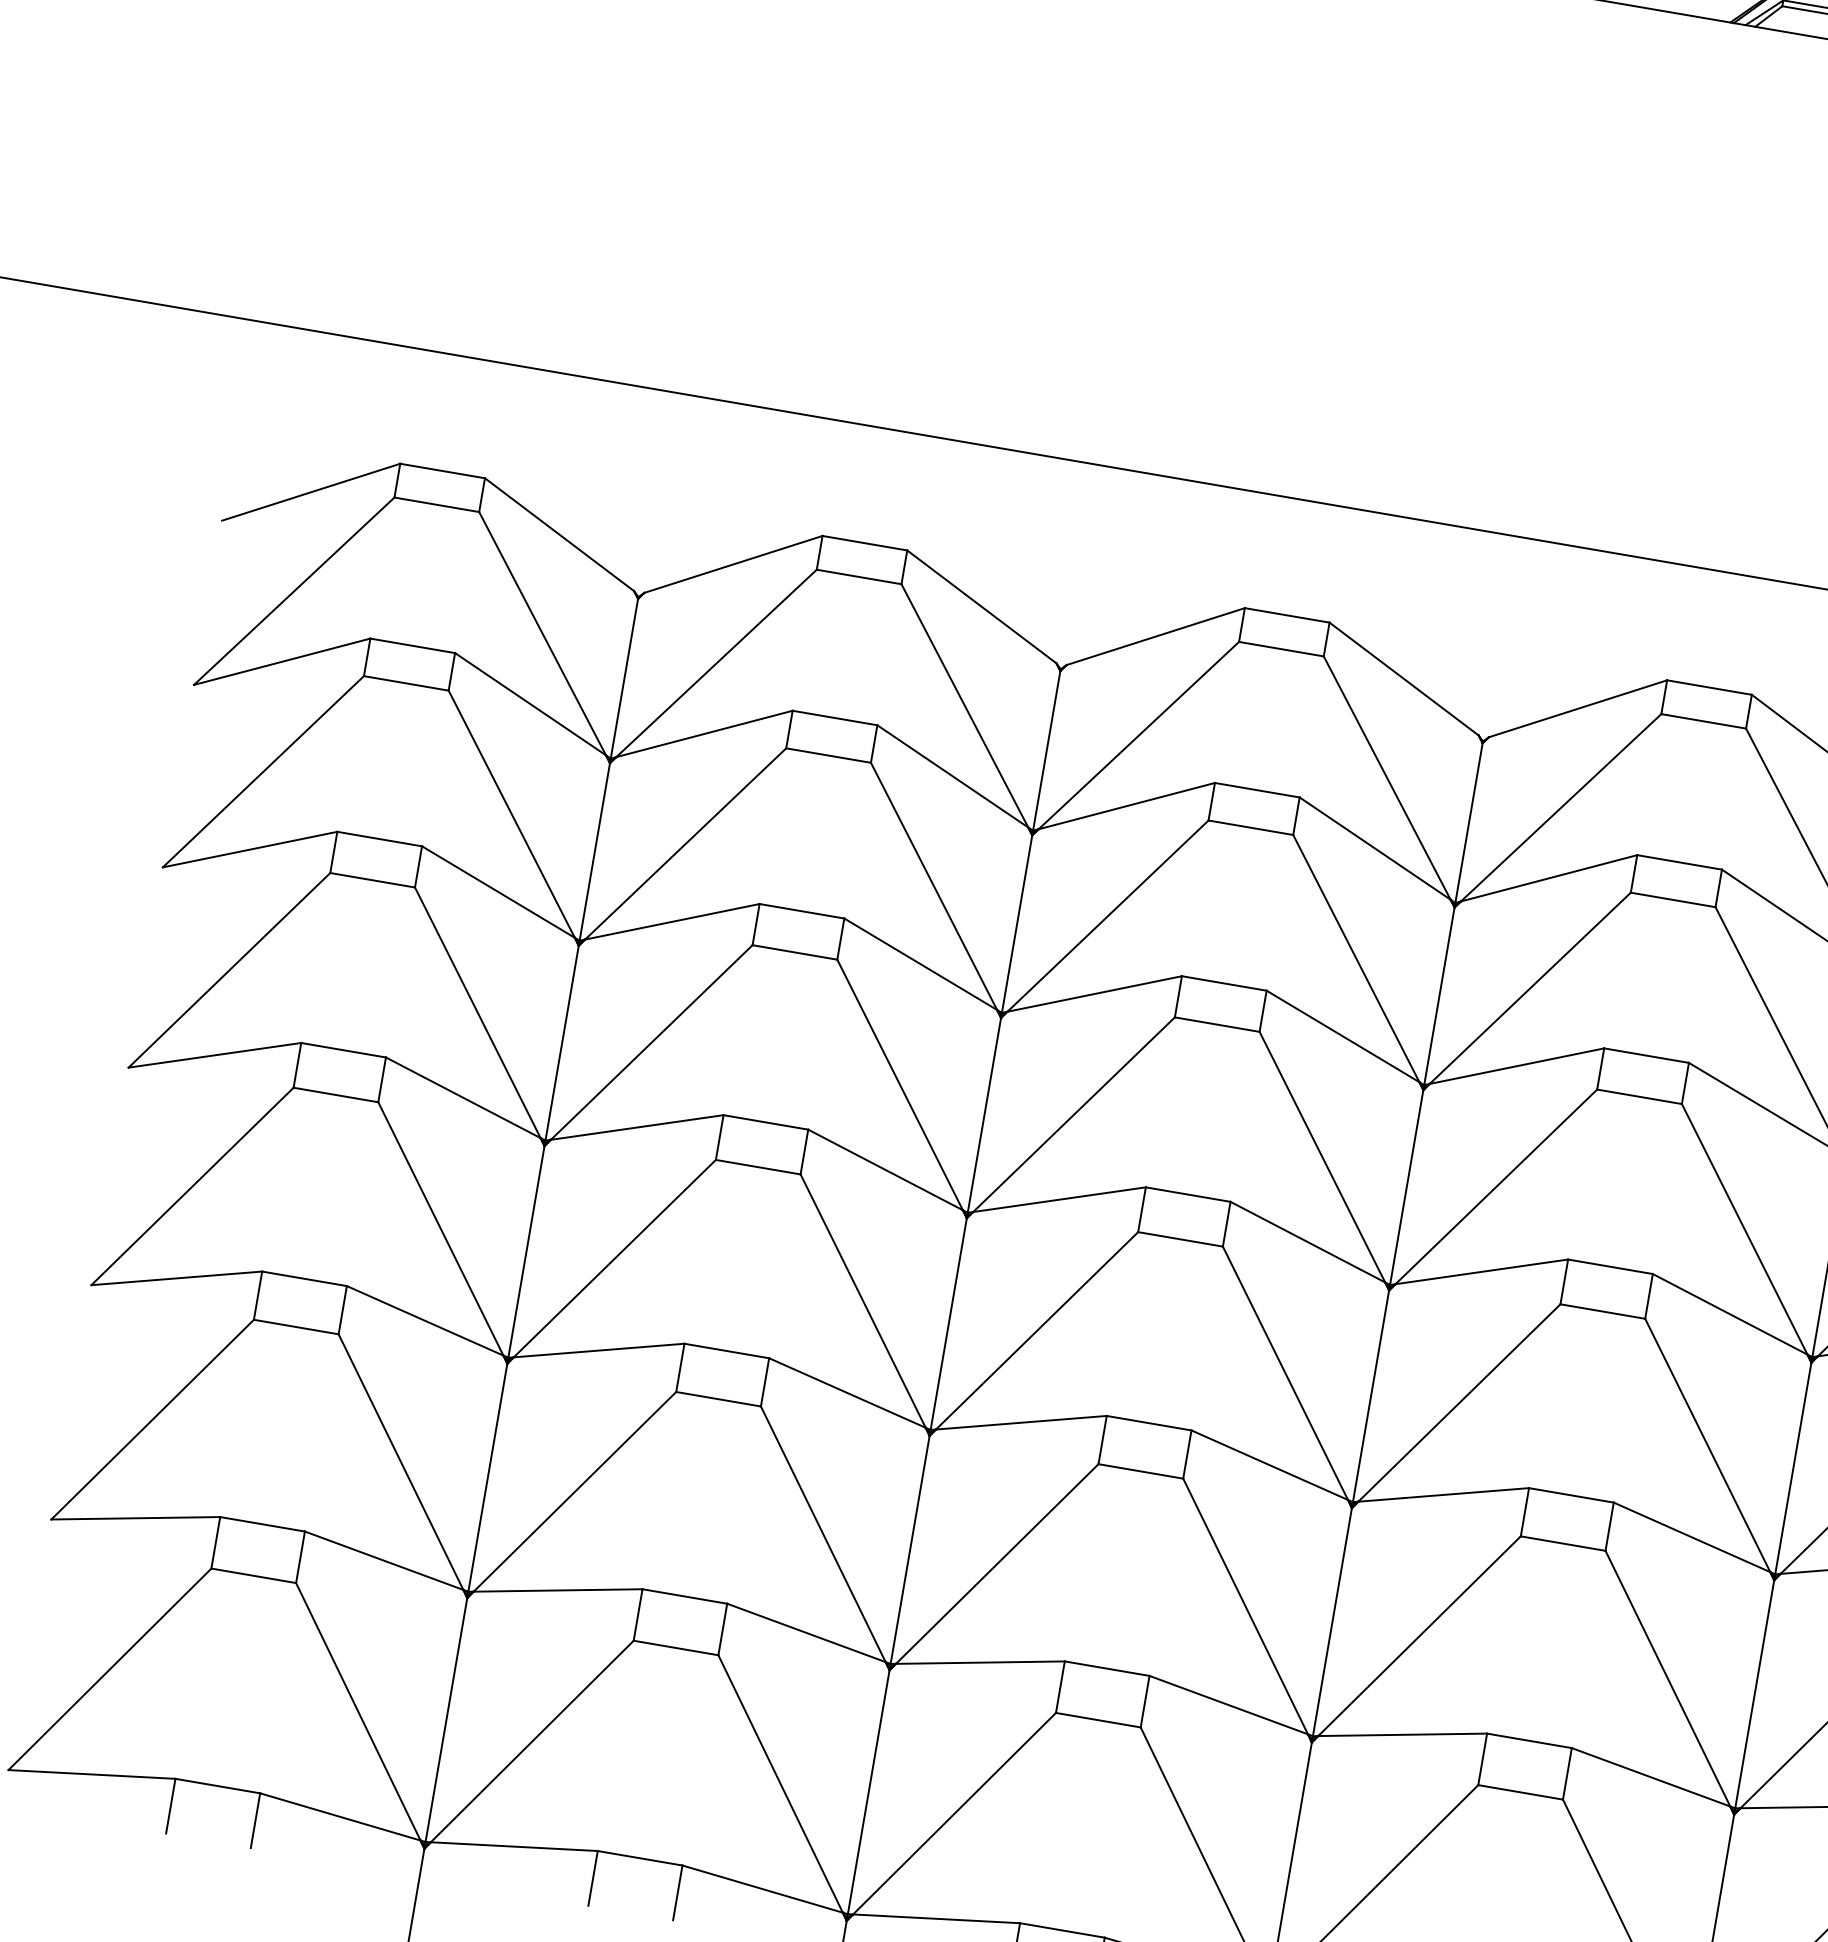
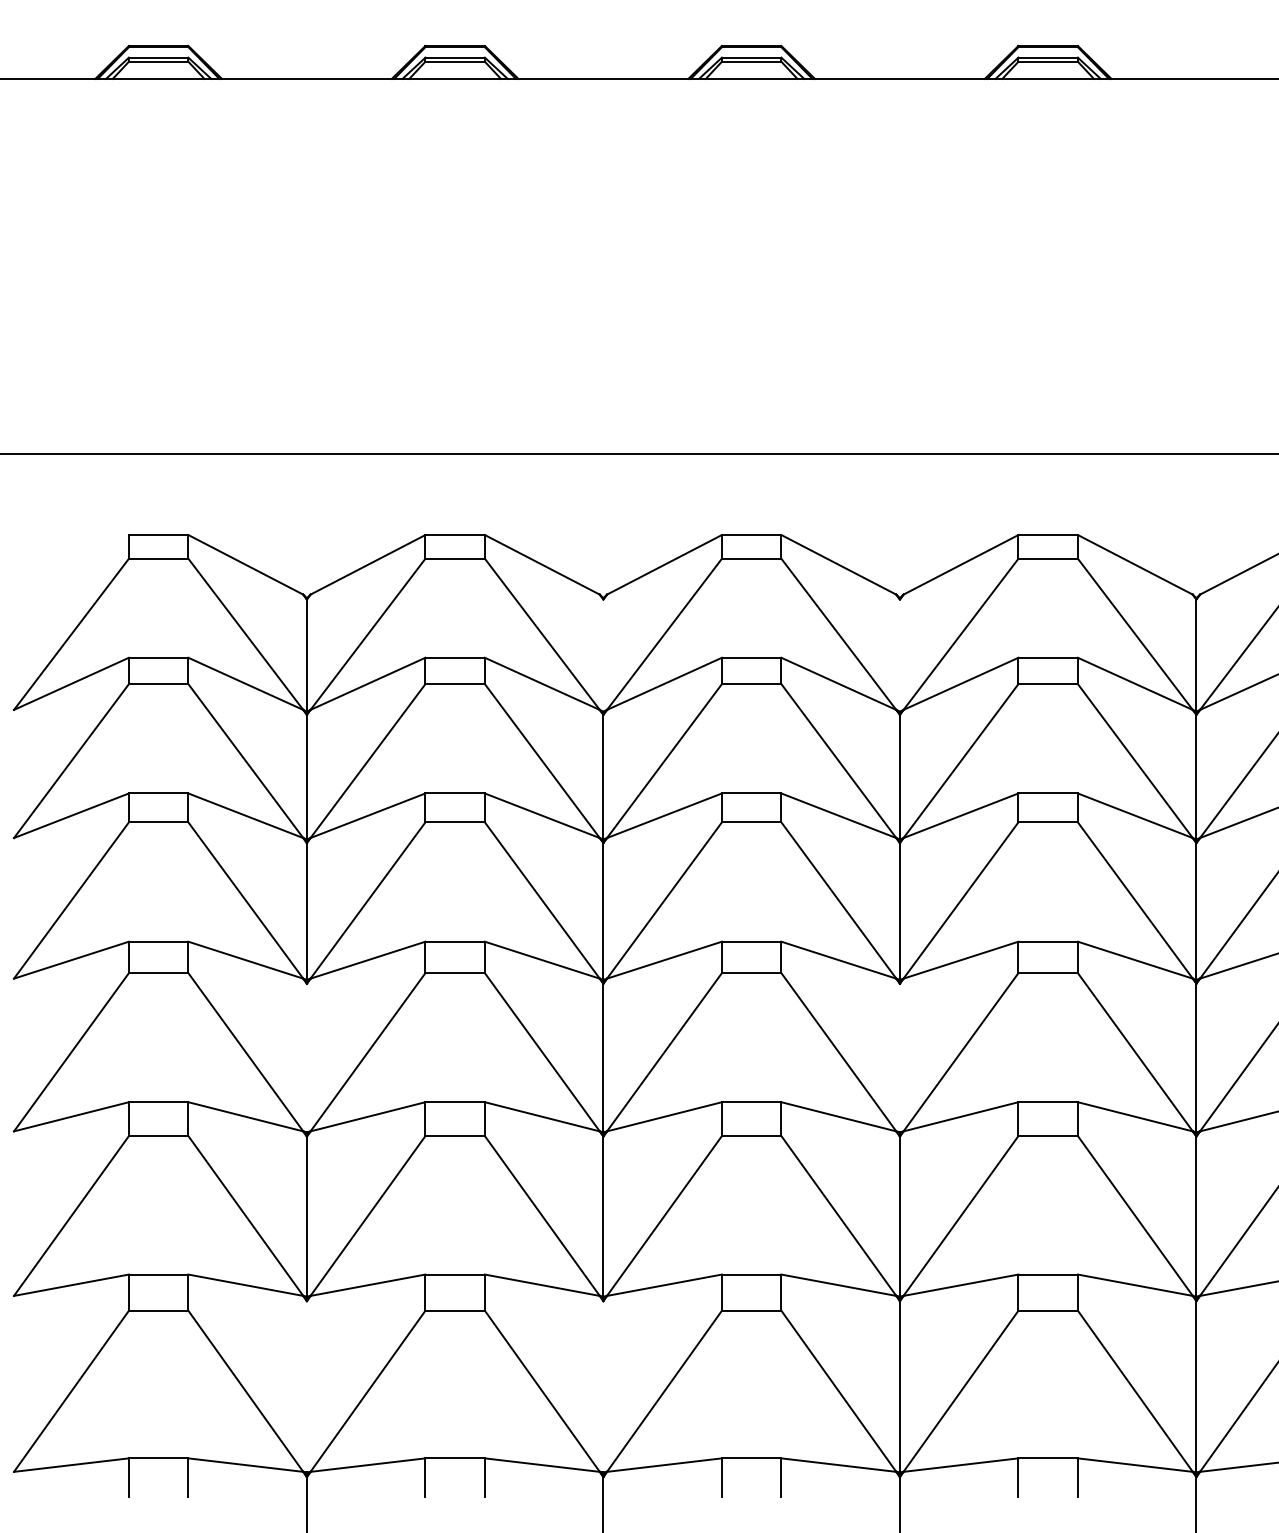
line: (311, 491) -> (71, 564), removed
line: (1046, 750) -> (603, 655), removed
line: (1468, 822) -> (899, 655), removed
line: (525, 1251) -> (306, 1057), removed
line: (1370, 1395) -> (899, 1057), removed
line: (445, 1719) -> (306, 1386), removed
line: (868, 1792) -> (603, 1386), removed

